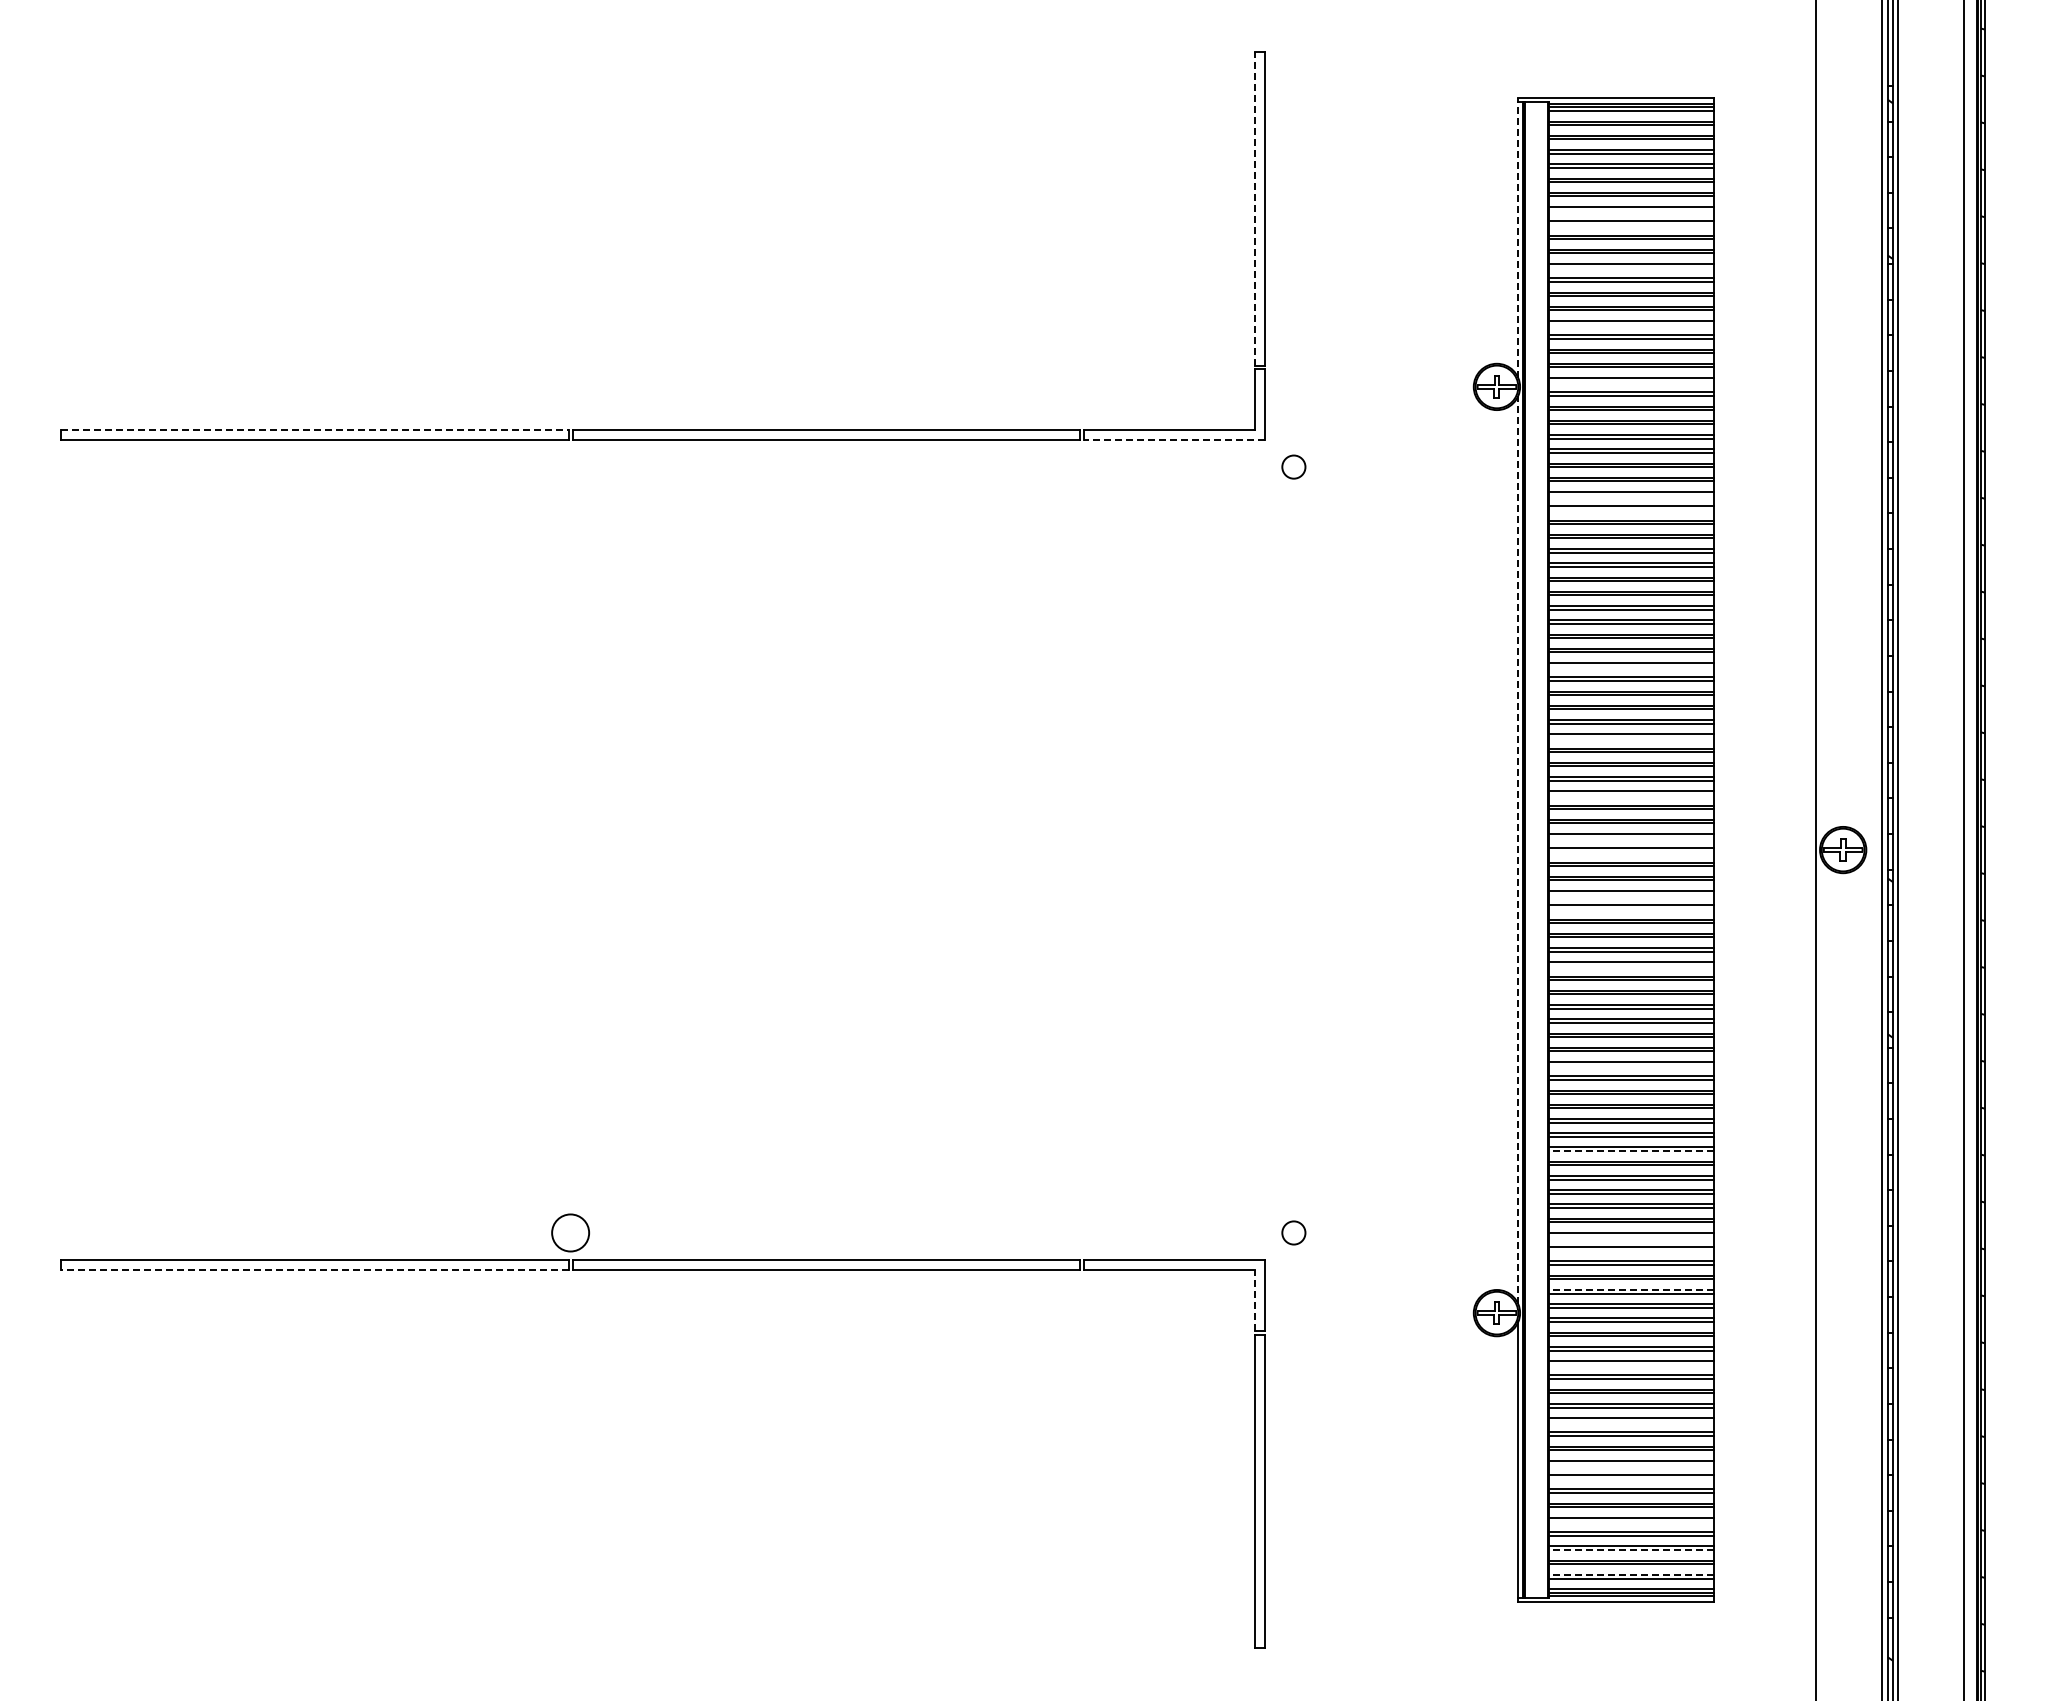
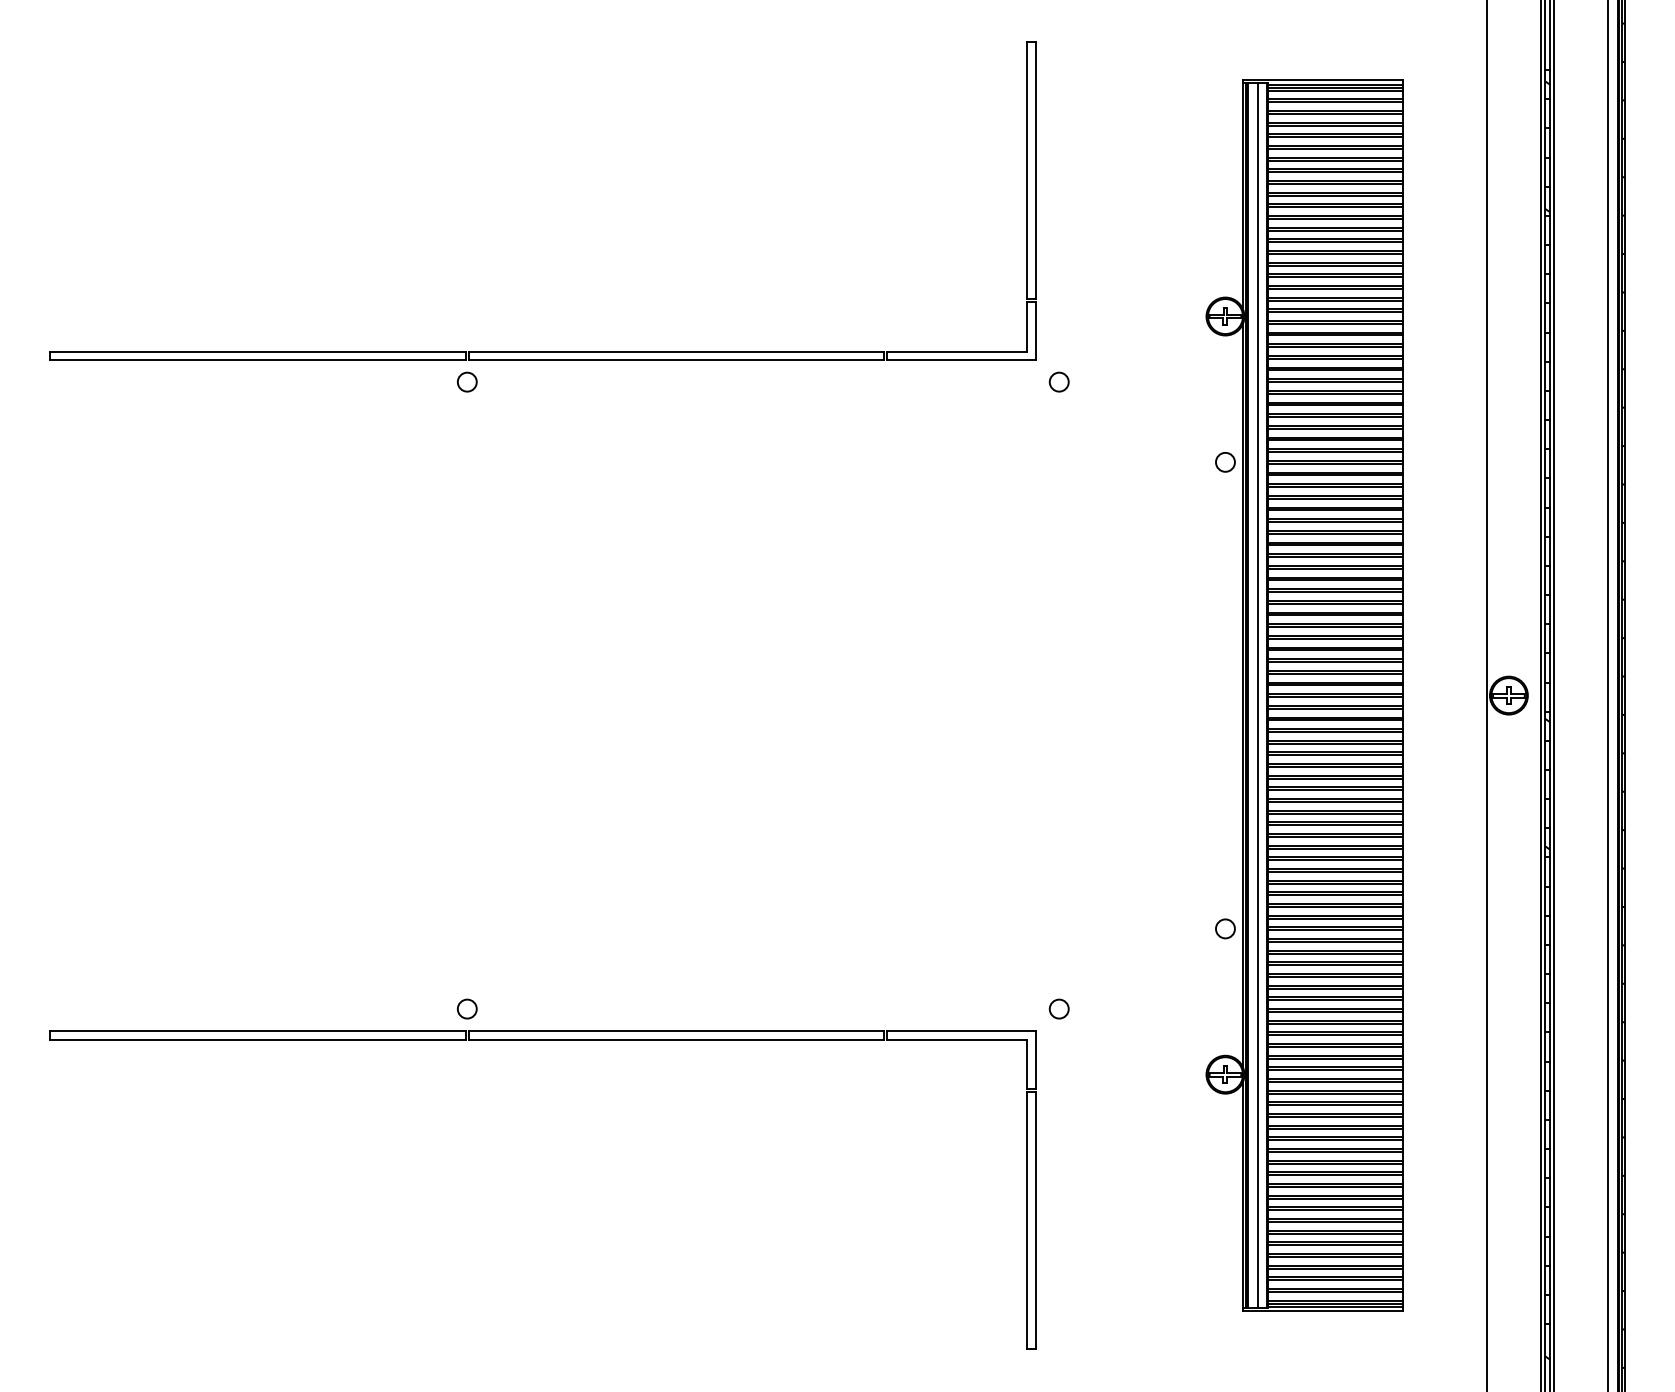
line: (1254, 208) -> (1027, 170), dashed -> solid
line: (1631, 210) -> (1335, 172), added
line: (1631, 224) -> (1335, 183), added
line: (1518, 238) -> (1243, 195), dashed -> solid
line: (1631, 267) -> (1335, 218), added
line: (1631, 324) -> (1335, 265), added
line: (1631, 381) -> (1335, 312), added
line: (315, 429) -> (258, 351), dashed -> solid
line: (1174, 440) -> (961, 360), dashed -> solid
circle: (570, 466) -> (467, 381), added
line: (1631, 495) -> (1335, 405), added
line: (1631, 509) -> (1335, 416), added
circle: (1496, 564) -> (1225, 461), added
line: (1631, 666) -> (1335, 545), added
line: (1631, 737) -> (1335, 603), added
line: (1631, 794) -> (1335, 650), added
line: (1631, 837) -> (1335, 685), added
line: (1518, 849) -> (1243, 695), dashed -> solid
line: (1536, 849) -> (1257, 695), added
line: (1631, 851) -> (1335, 696), added
line: (1631, 894) -> (1335, 732), added
line: (1631, 908) -> (1335, 743), added
line: (1631, 965) -> (1335, 790), added
line: (1631, 1065) -> (1335, 871), added
circle: (1496, 1134) -> (1225, 928), added
line: (1631, 1151) -> (1335, 942), dashed -> solid
circle: (570, 1232) -> (467, 1008), size x0.62
line: (1631, 1236) -> (1335, 1011), added
line: (1631, 1250) -> (1335, 1023), added
line: (315, 1270) -> (258, 1039), dashed -> solid
line: (1631, 1289) -> (1335, 1055), dashed -> solid
line: (1254, 1300) -> (1027, 1064), dashed -> solid
line: (1631, 1364) -> (1335, 1116), added
line: (1631, 1421) -> (1335, 1163), added
line: (1631, 1464) -> (1335, 1198), added
line: (1631, 1478) -> (1335, 1210), added
line: (1631, 1521) -> (1335, 1245), added
line: (1631, 1550) -> (1335, 1269), dashed -> solid
line: (1631, 1574) -> (1335, 1288), dashed -> solid

